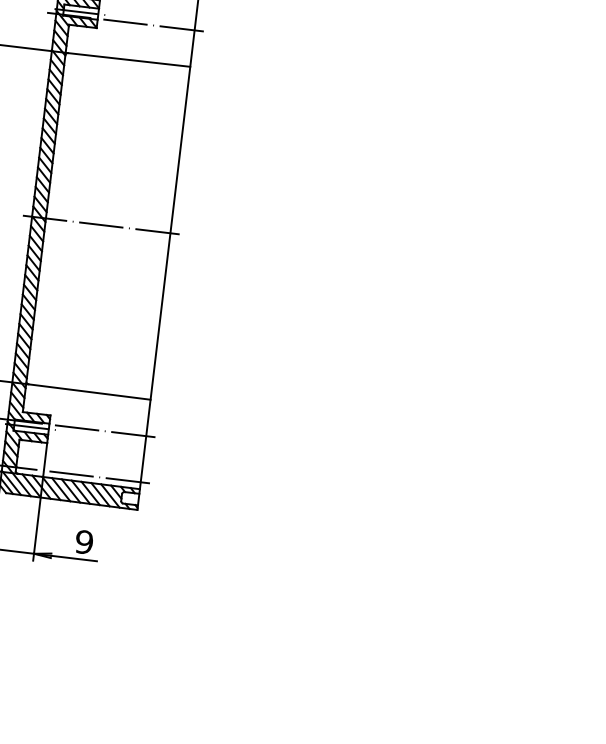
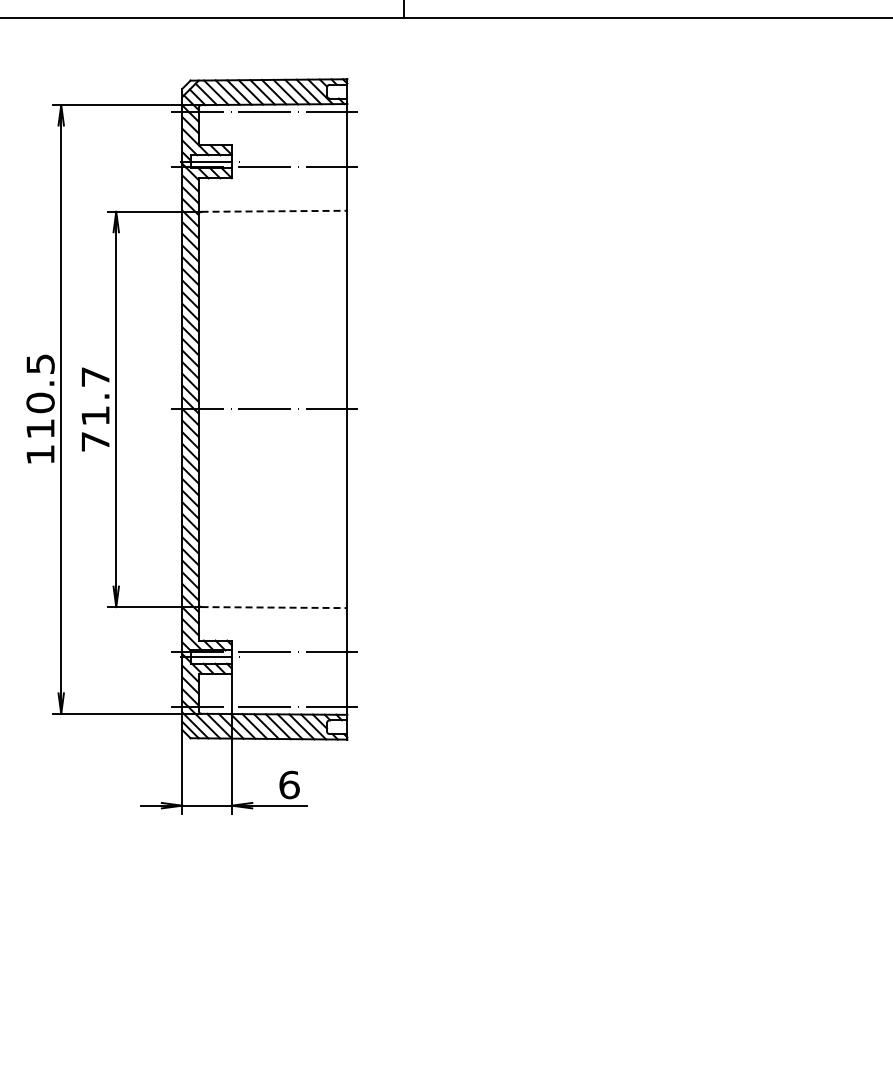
line: (129, 60) -> (274, 211), solid -> dashed
line: (89, 391) -> (274, 607), solid -> dashed
text: (84, 541) -> (289, 784), 9 -> 6

